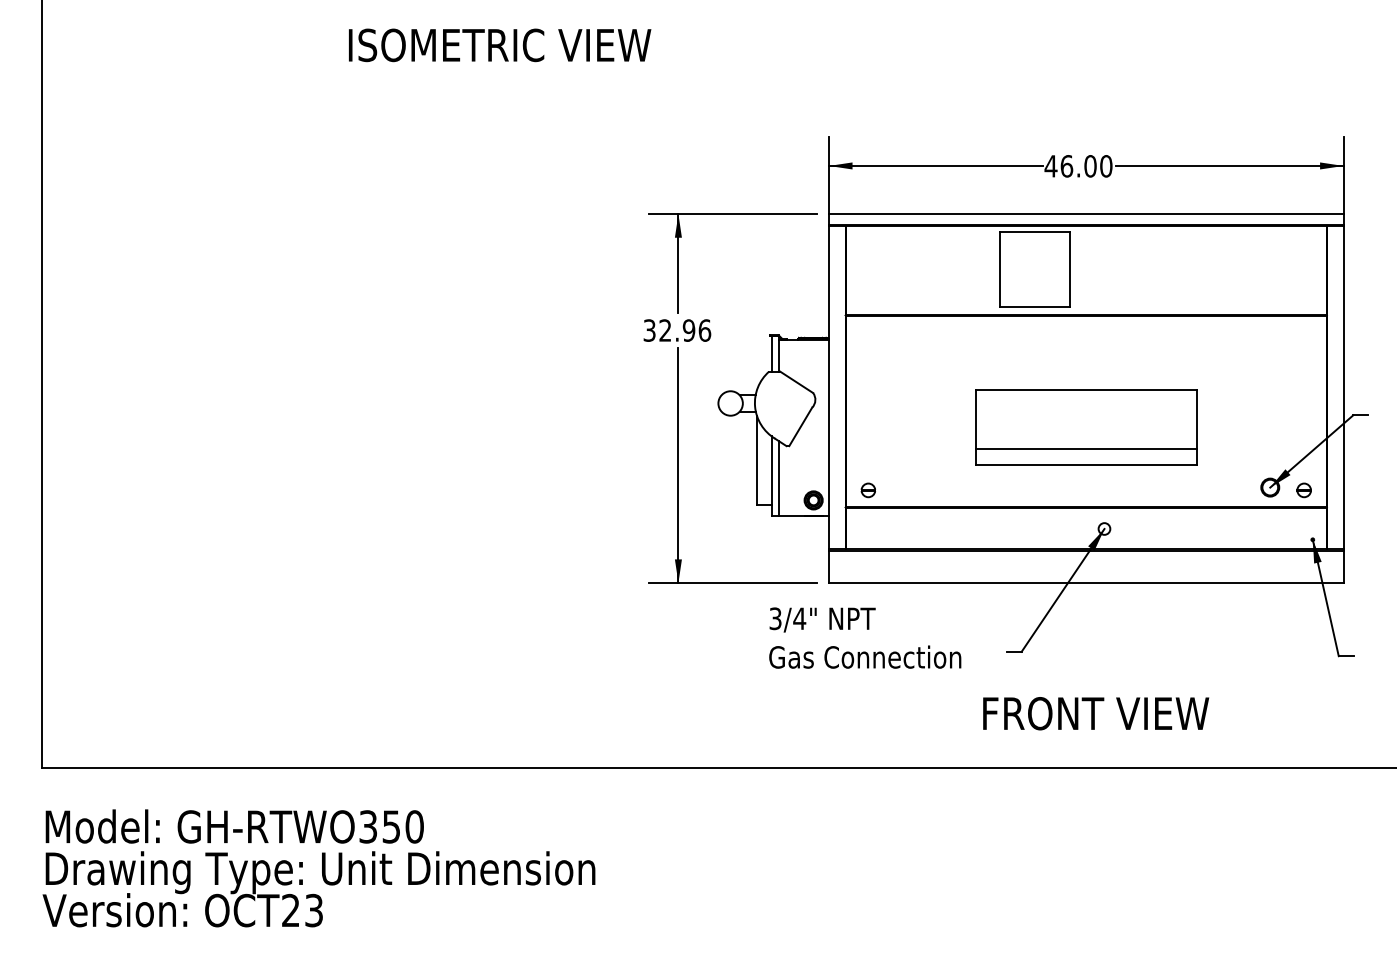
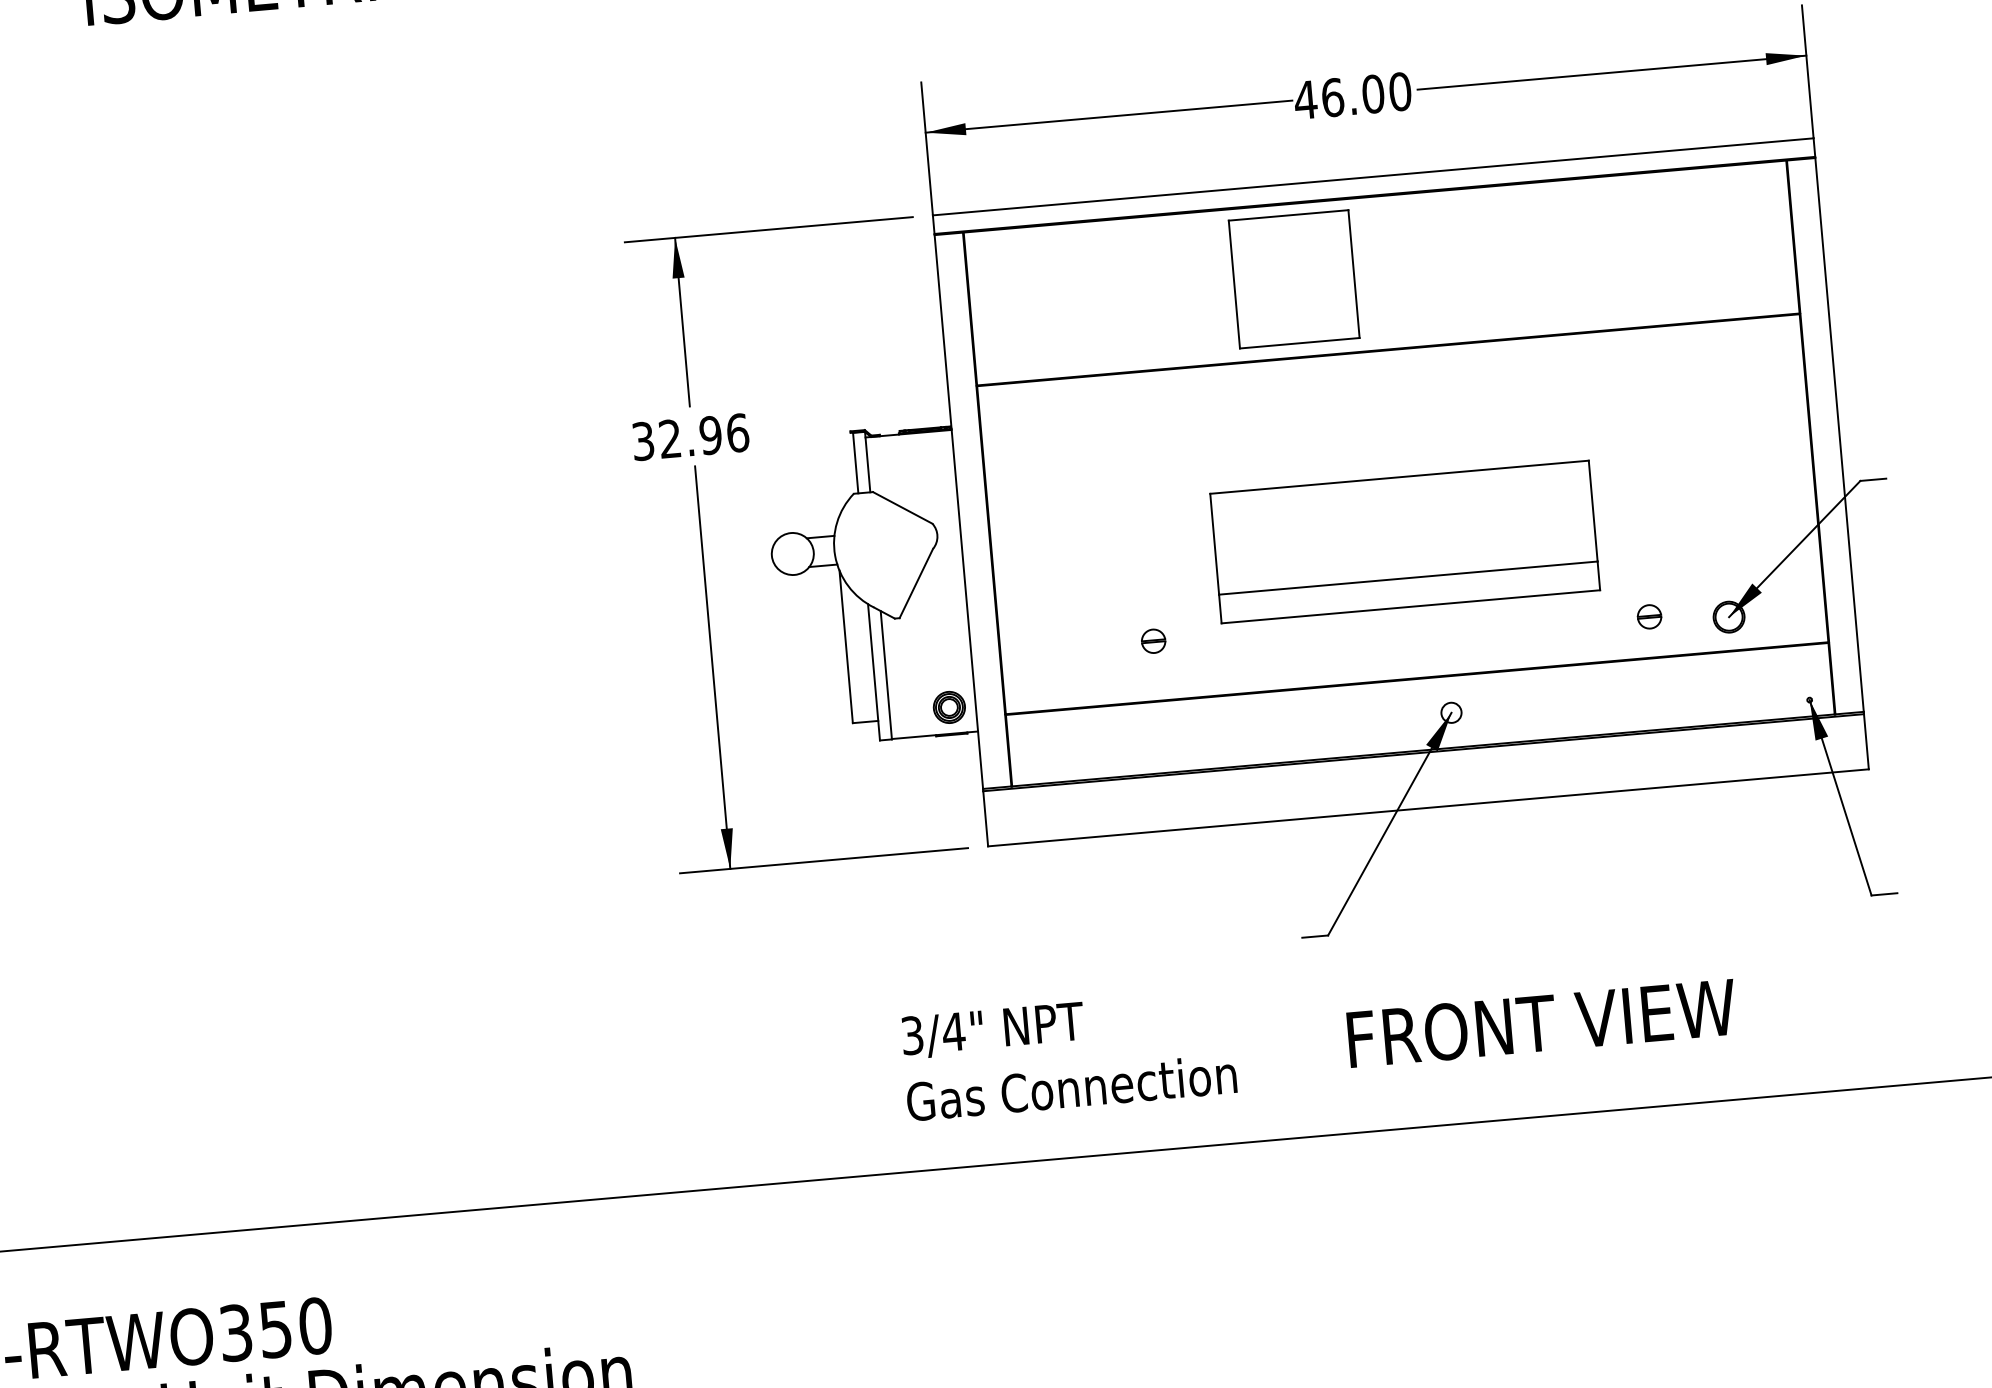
part: (867, 490) -> (1152, 641), moved
part: (1303, 490) -> (1648, 617), moved
text: (865, 637) -> (1069, 1054), moved
text: (1096, 713) -> (1542, 1023), moved

